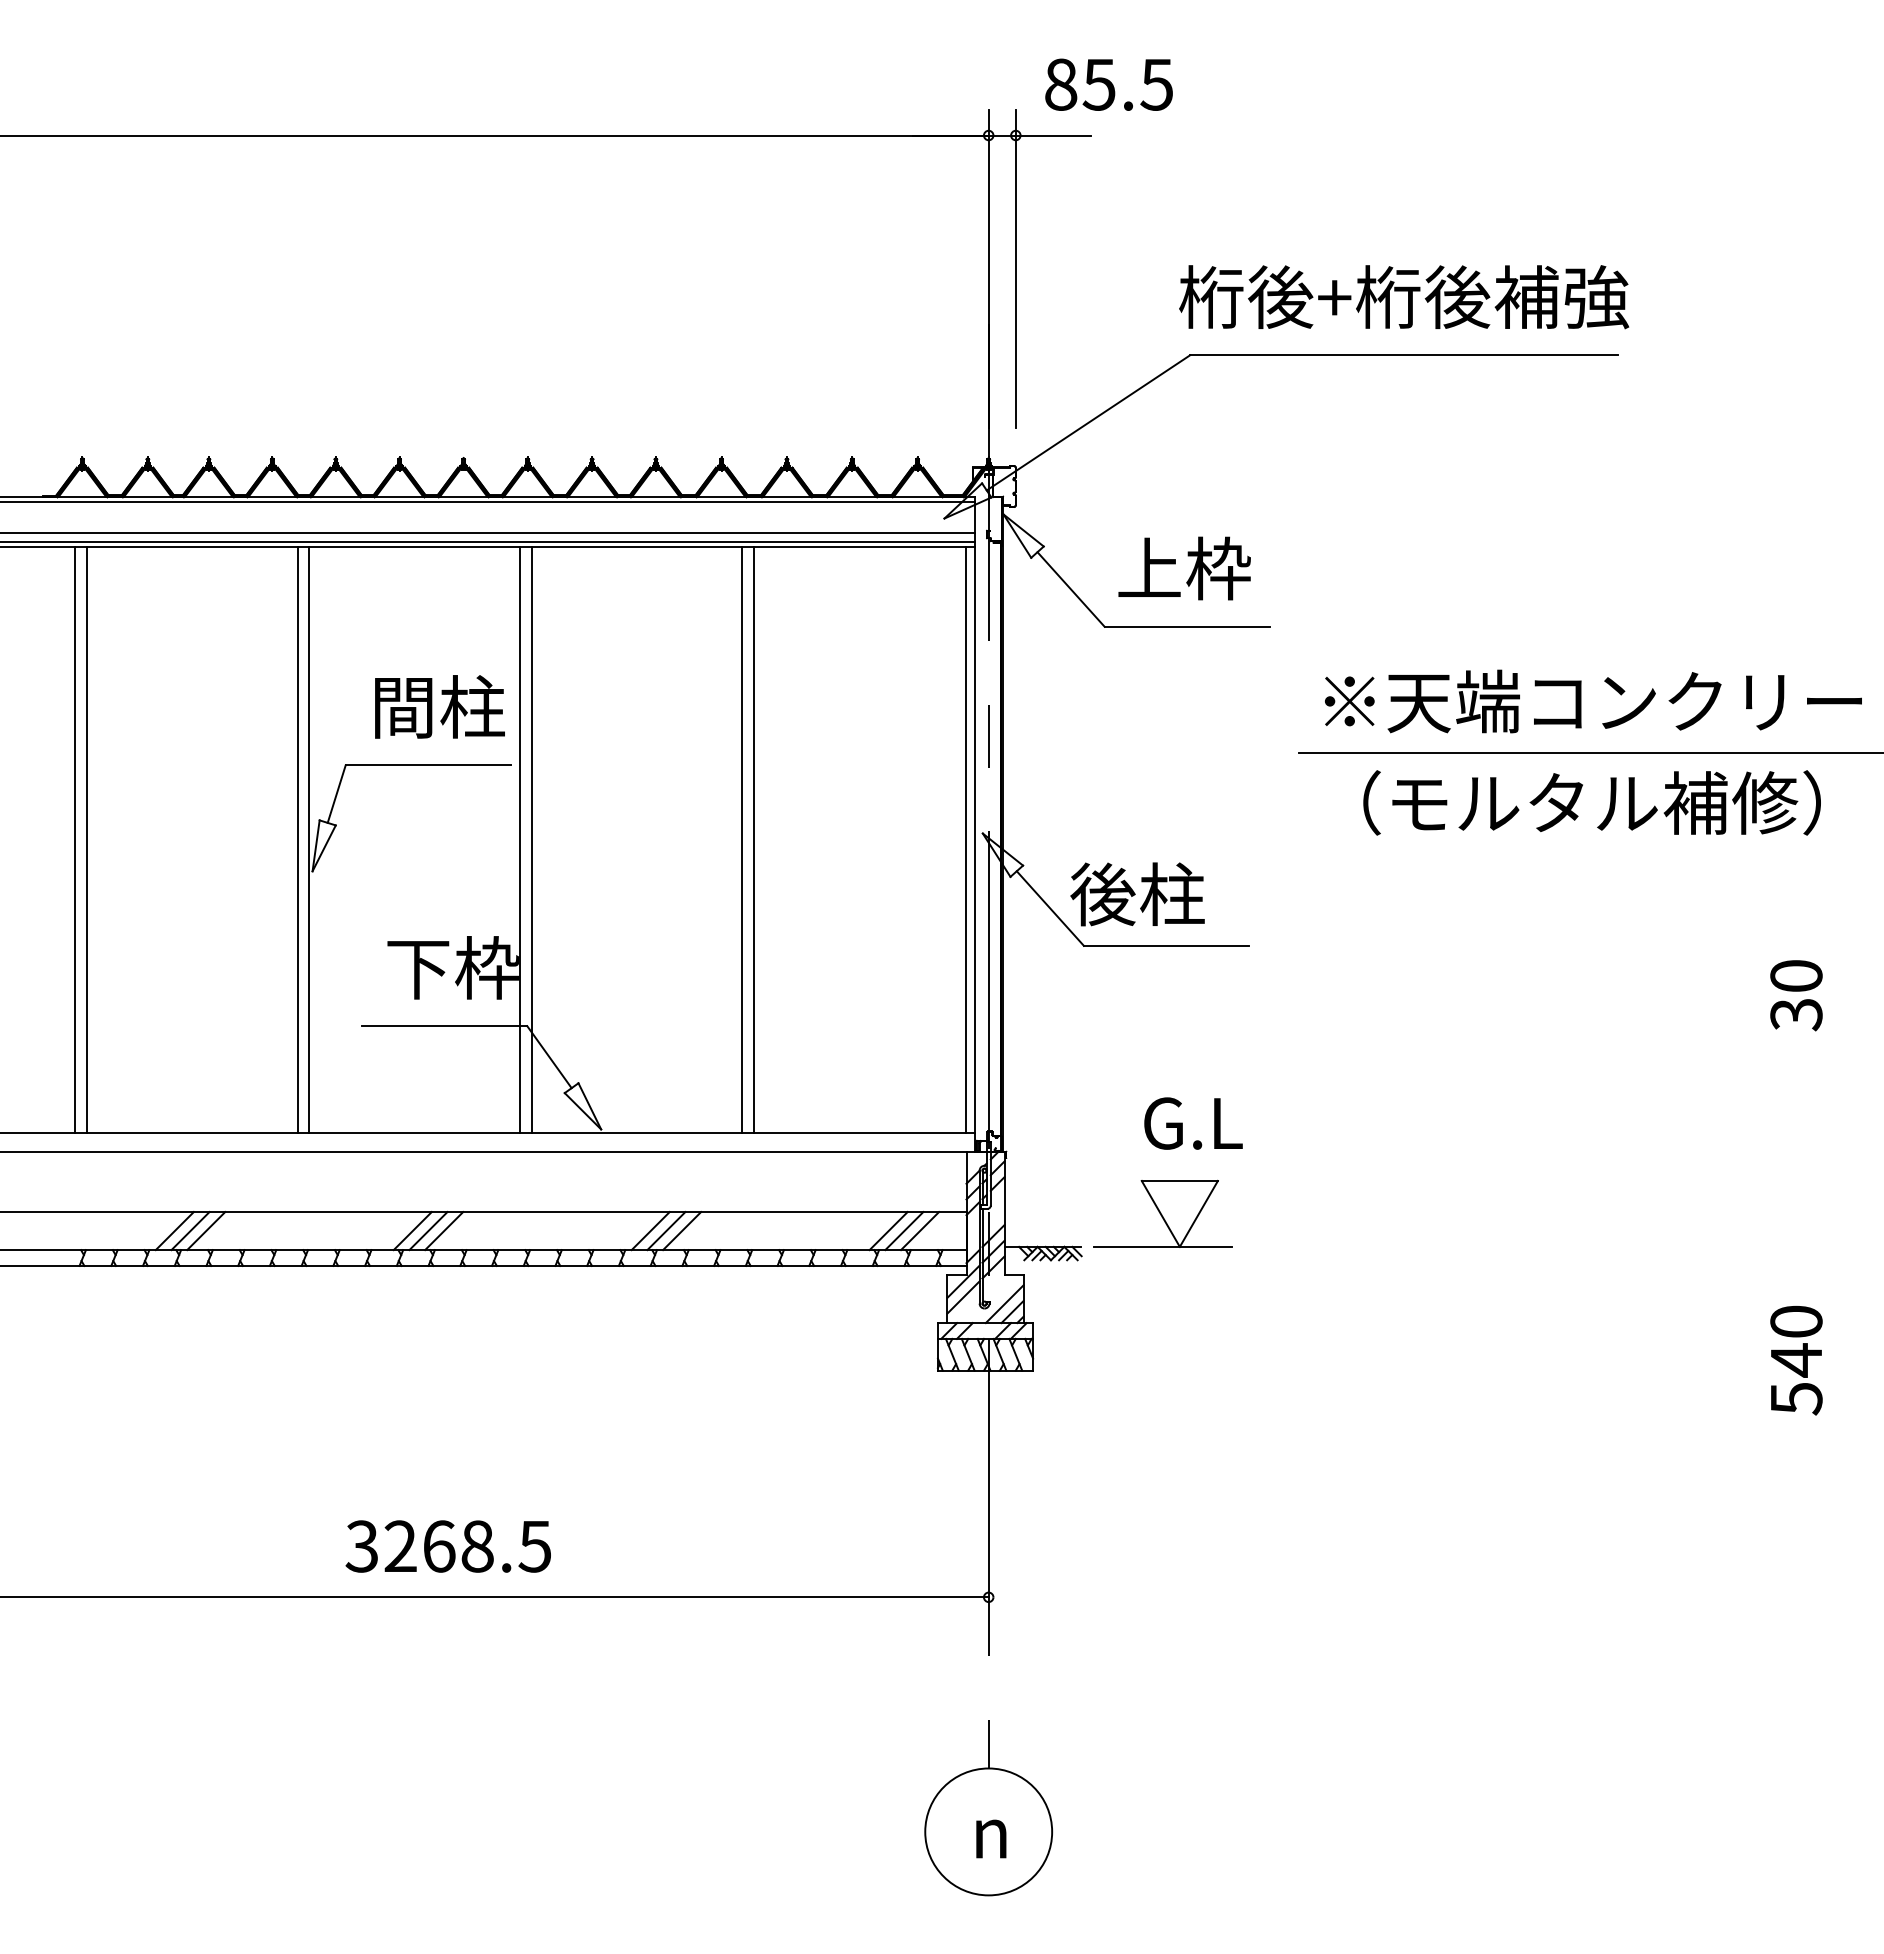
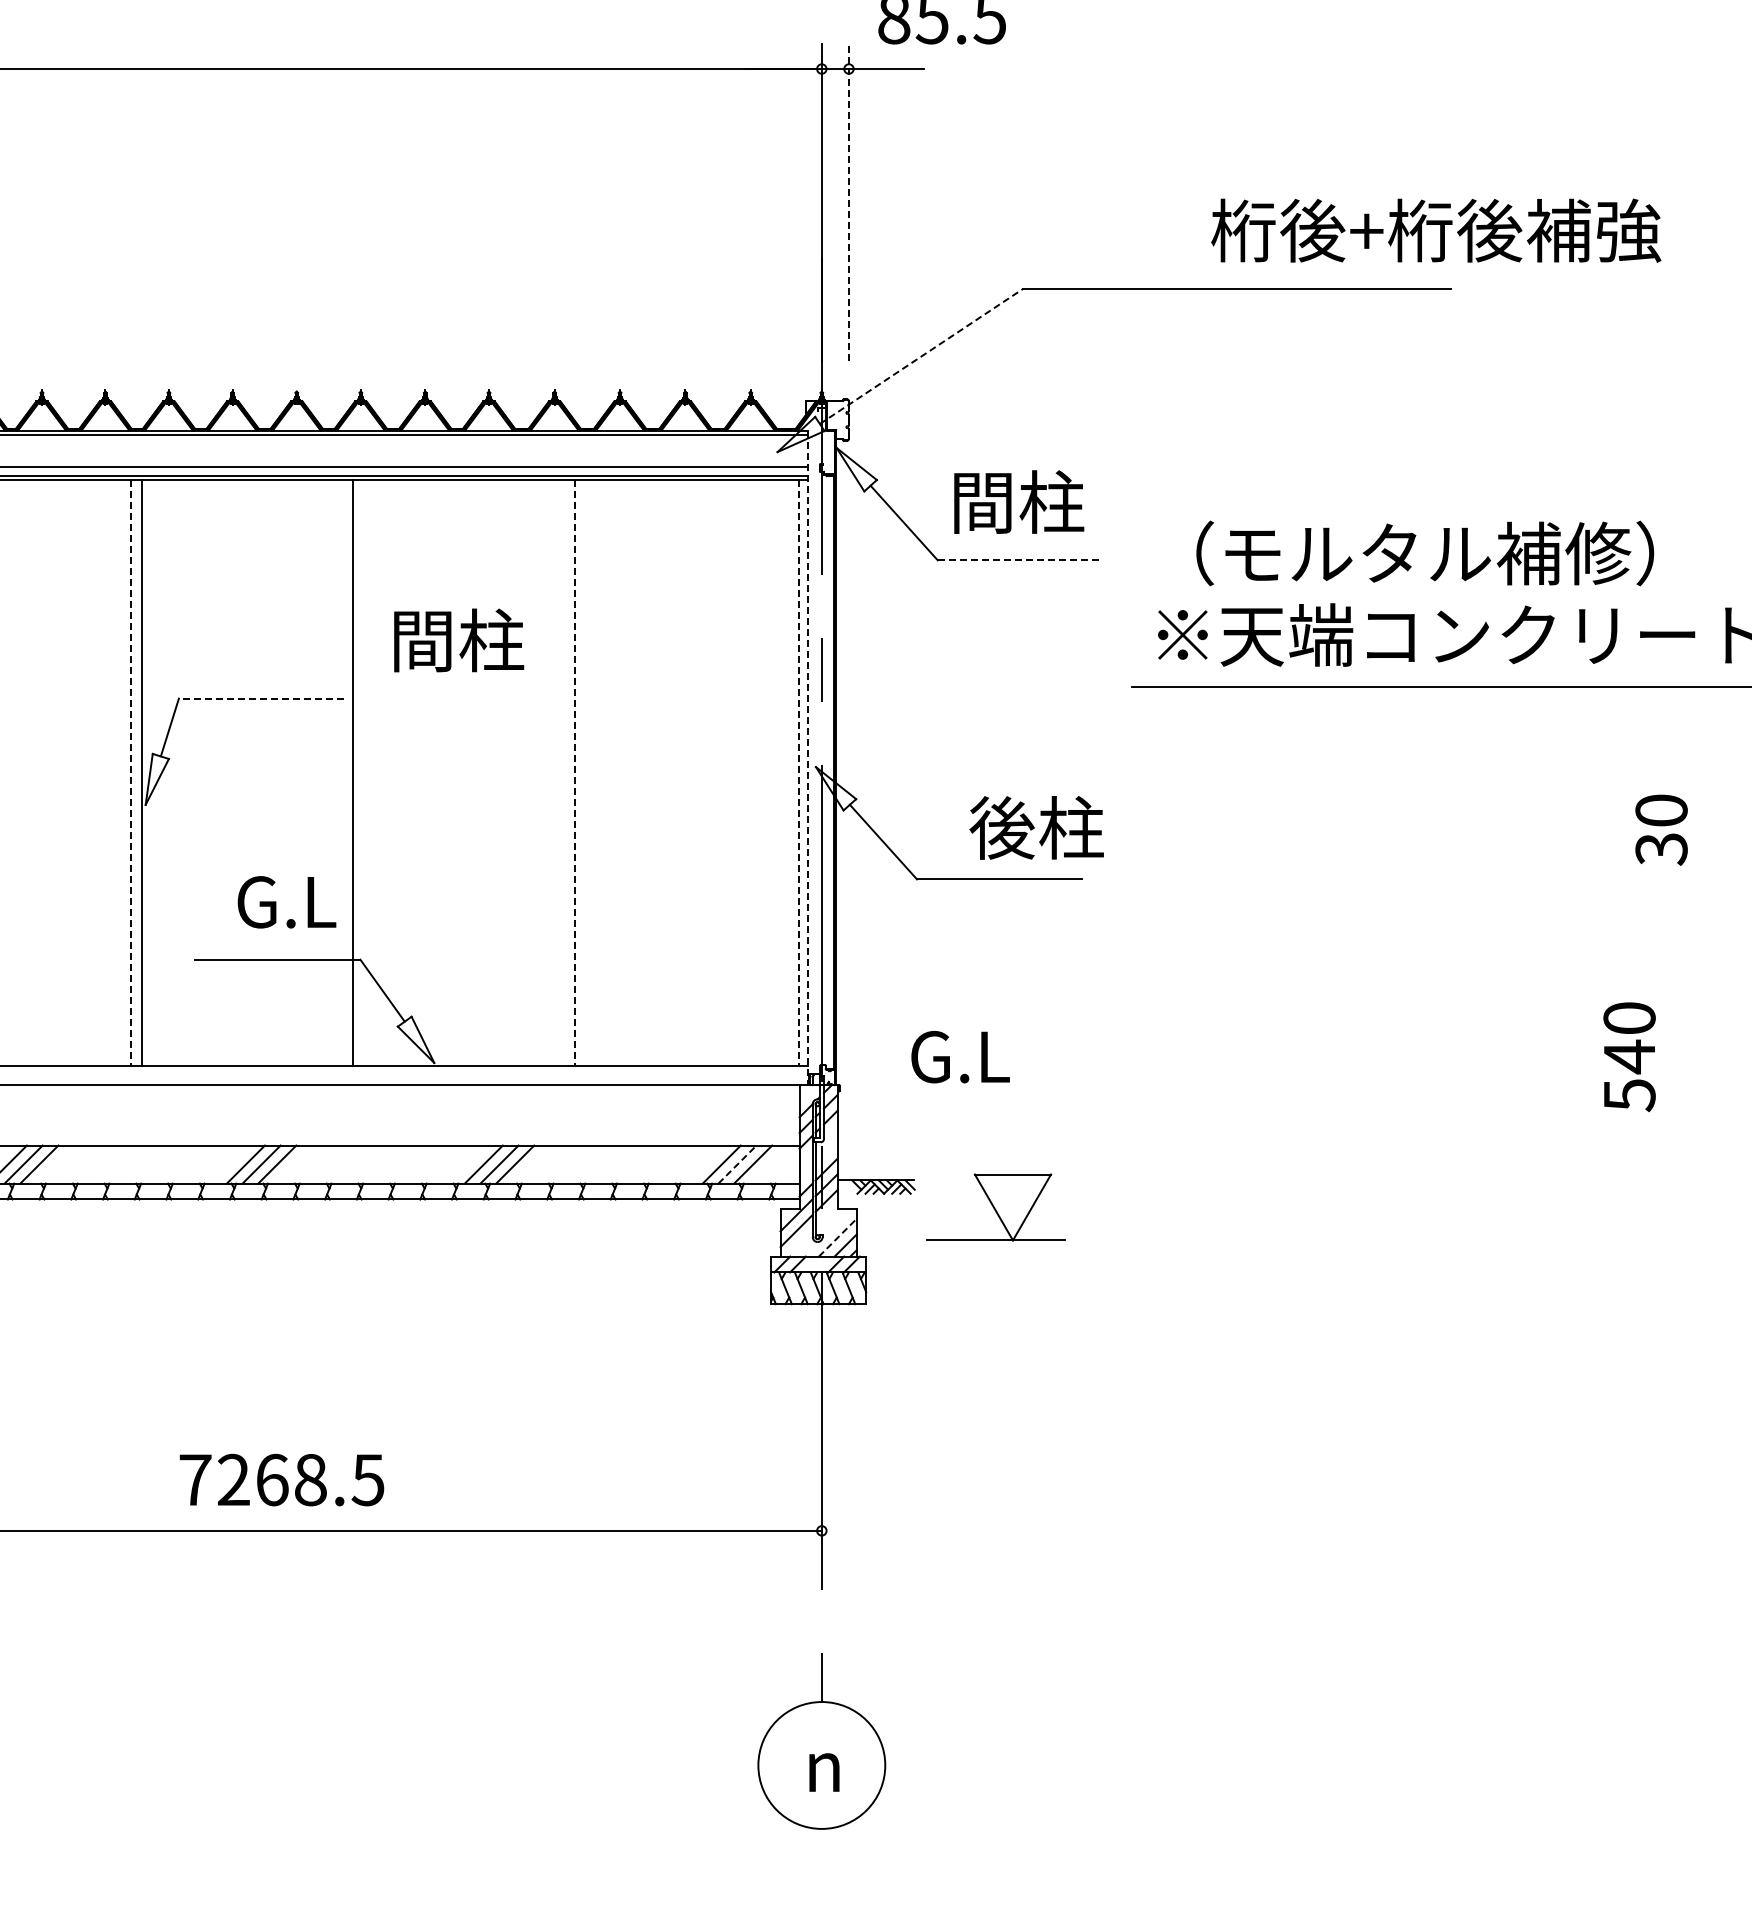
line: (1015, 268) -> (848, 202), solid -> dashed
text: (1404, 297) -> (1436, 231), moved
line: (1088, 422) -> (921, 356), solid -> dashed
text: (1184, 568) -> (1017, 502), 上枠 -> 間柱
line: (1187, 626) -> (1020, 560), solid -> dashed
text: (439, 706) -> (458, 640), moved
line: (427, 765) -> (260, 699), solid -> dashed
text: (1591, 802) -> (1424, 553), moved
line: (975, 825) -> (808, 759), solid -> dashed
line: (297, 839) -> (130, 773), solid -> dashed
line: (531, 839) -> (364, 773), removed
line: (742, 839) -> (575, 773), solid -> dashed
line: (754, 839) -> (587, 773), removed
line: (965, 839) -> (798, 773), solid -> dashed
text: (1137, 894) -> (1036, 828), moved
text: (452, 967) -> (285, 901), 下枠 -> G.L
text: (1796, 995) -> (1661, 830), moved
text: (1193, 1123) -> (960, 1057), moved
part: (1162, 1213) -> (995, 1207), moved
line: (904, 1231) -> (737, 1165), solid -> dashed
line: (1004, 1304) -> (837, 1238), solid -> dashed
text: (1796, 1360) -> (1629, 1057), moved
text: (361, 1546) -> (194, 1480), 3268.5 -> 7268.5

